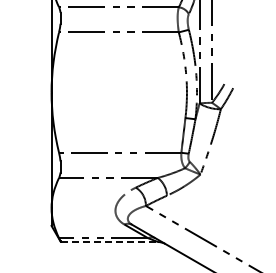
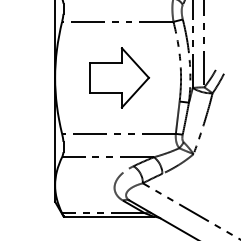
part: (120, 92) -> (119, 77), added
line: (109, 242) -> (109, 217), dashed -> solid

